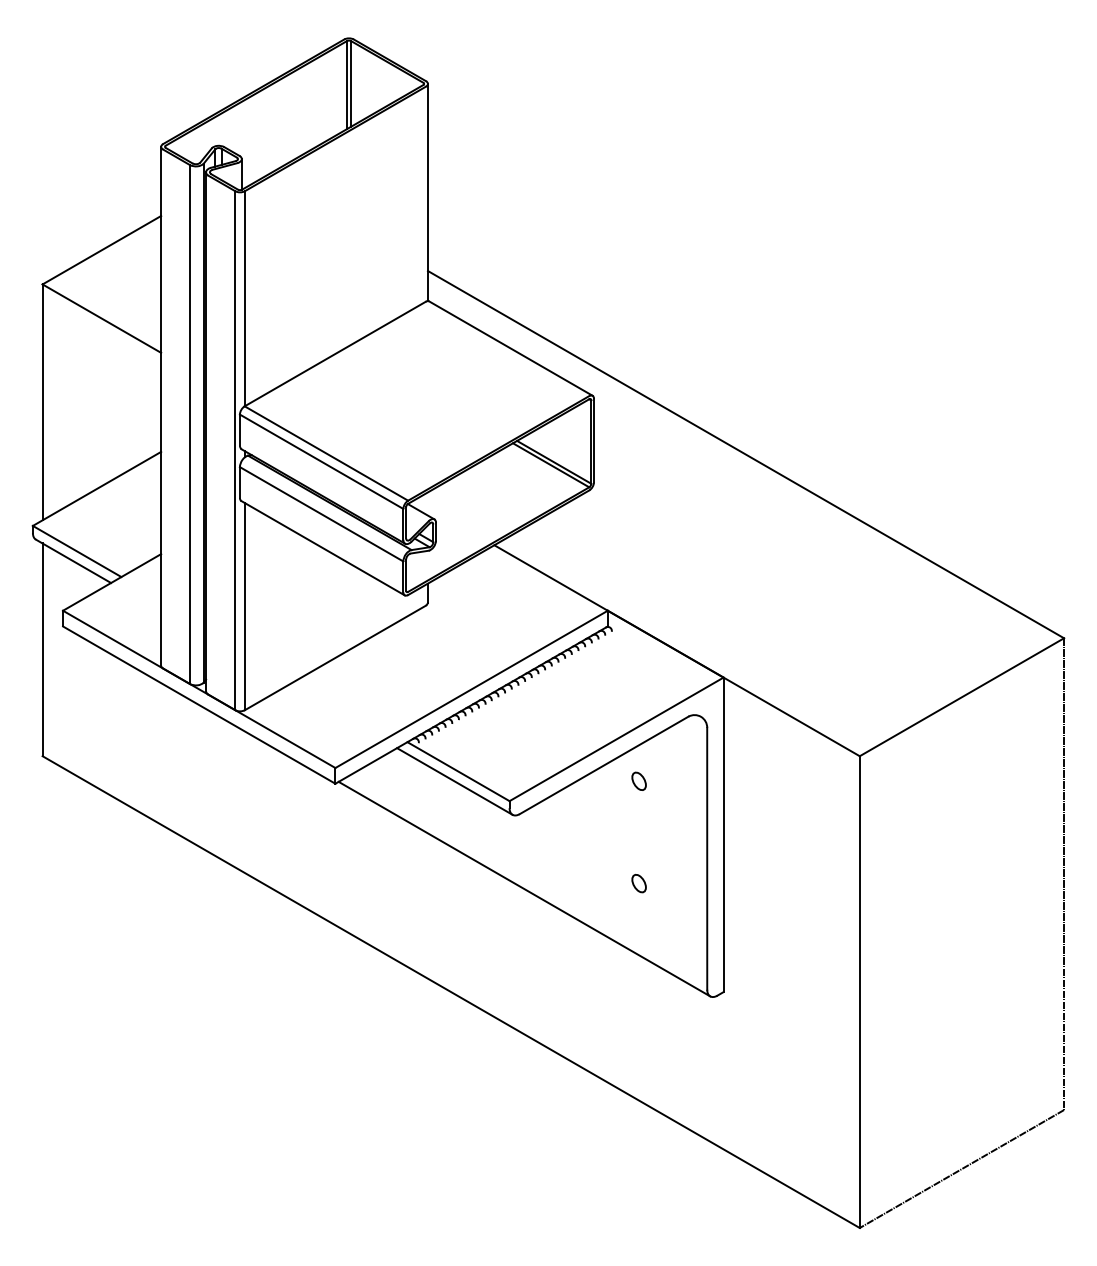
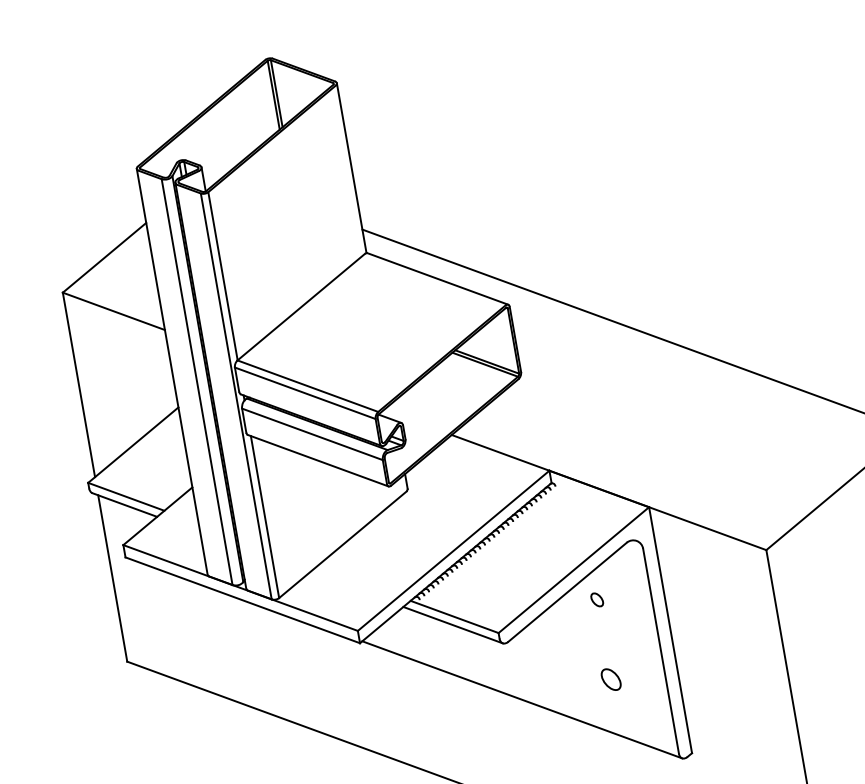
part: (638, 883) -> (610, 679), size x1.6

